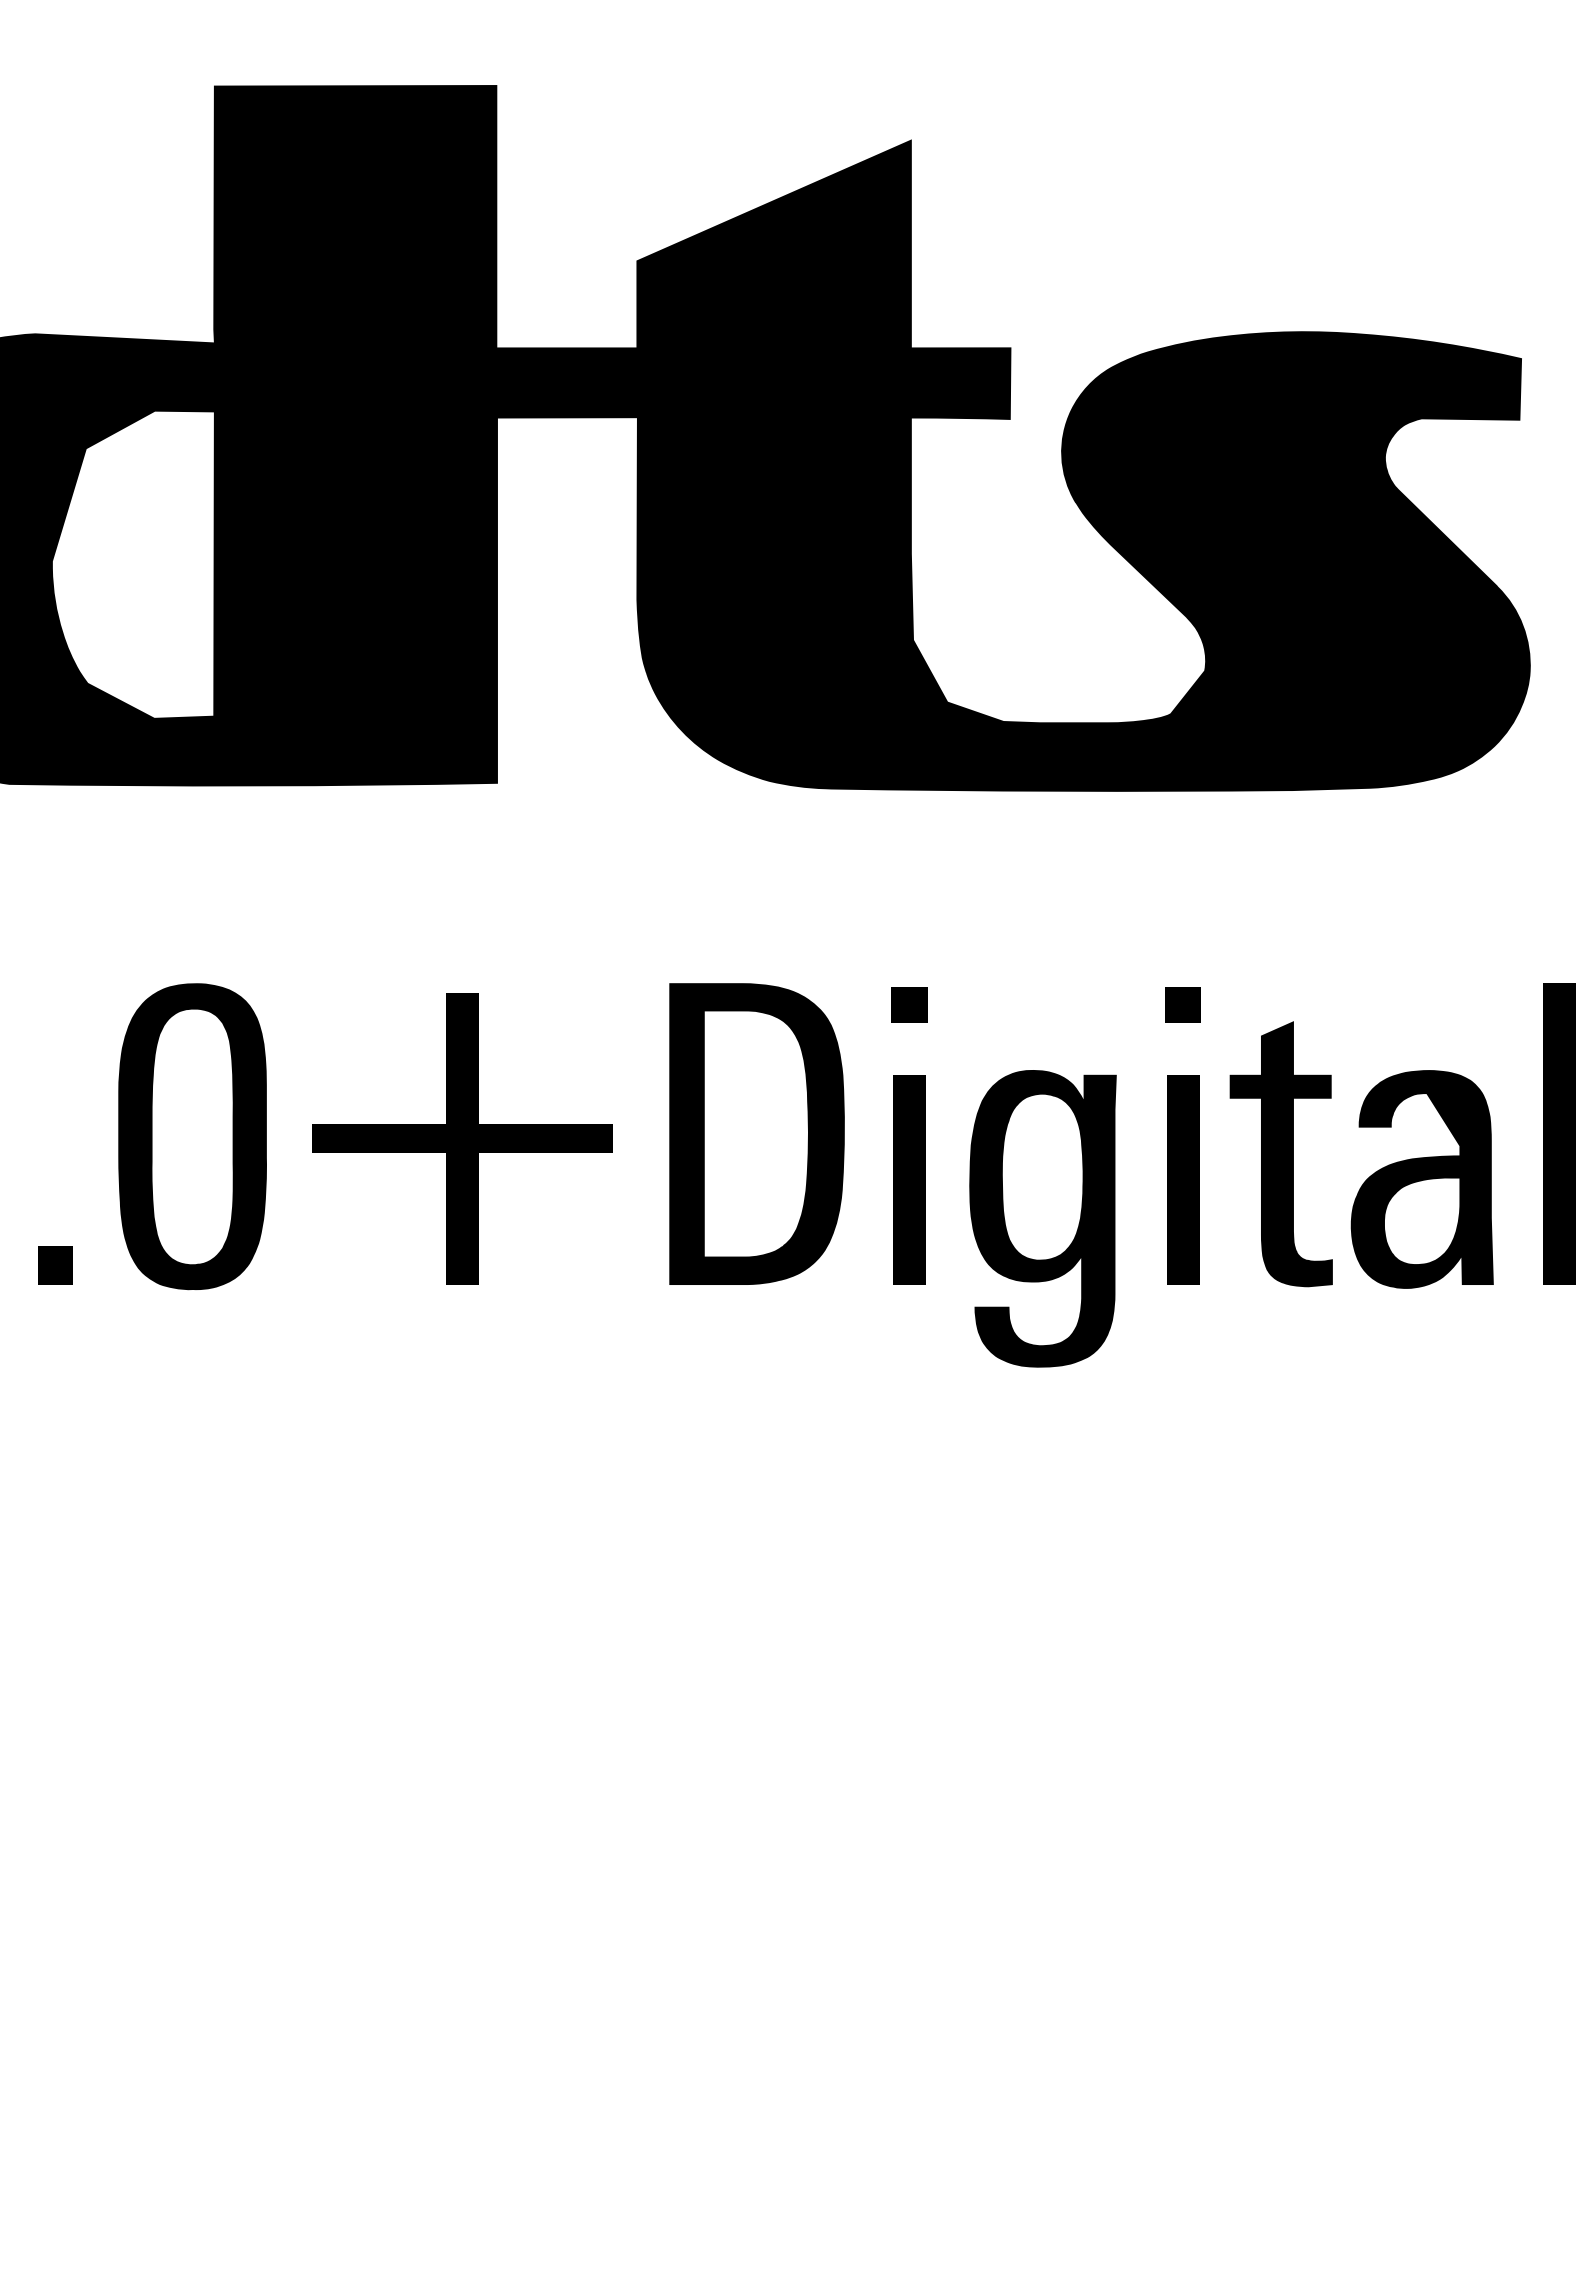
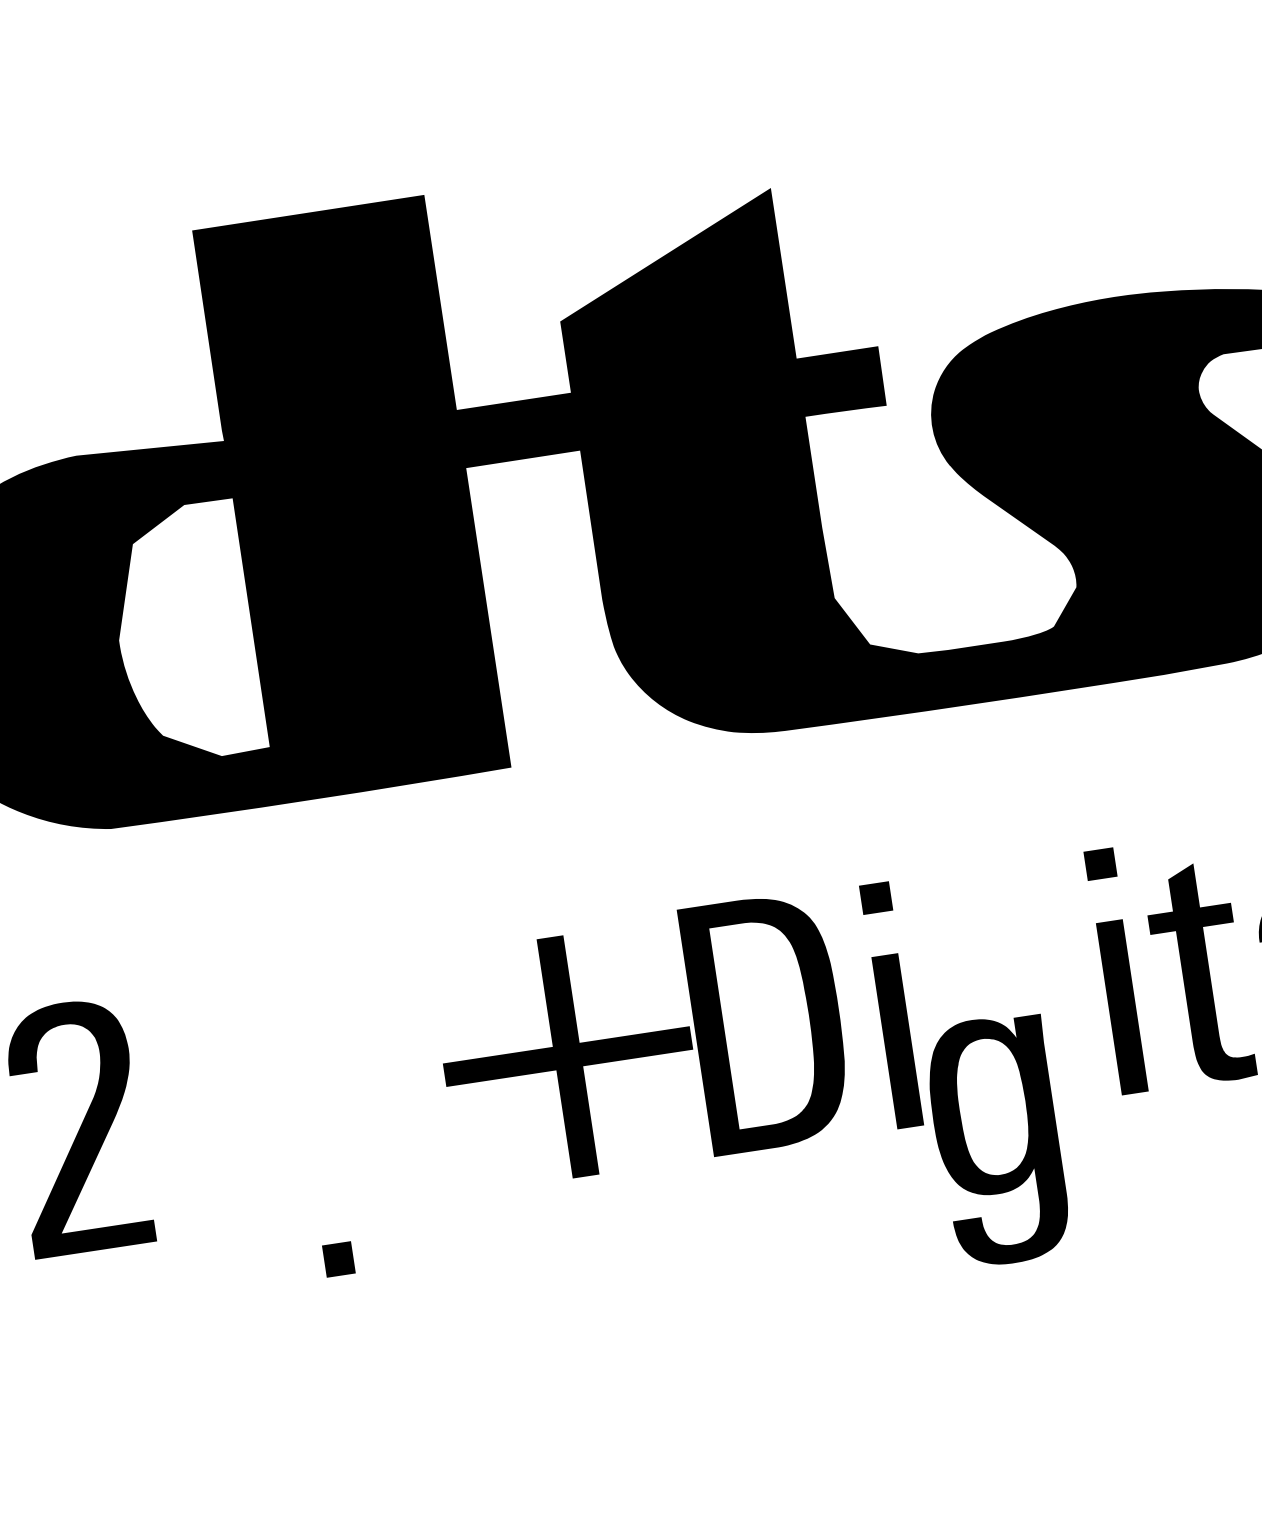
part: (192, 1136) -> (304, 1094), removed
part: (462, 1138) -> (568, 1056), moved
part: (1042, 1218) -> (997, 1140), moved
part: (55, 1265) -> (339, 1259), moved

